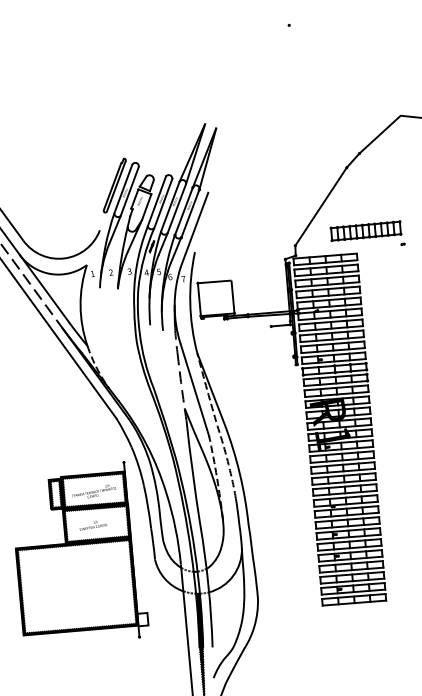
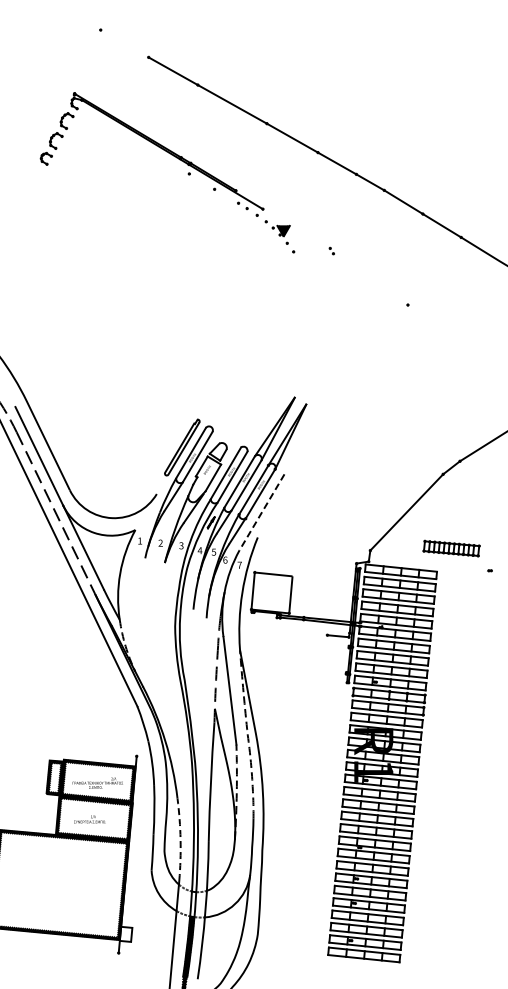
line: (194, 229) -> (261, 512), solid -> dashed
part: (365, 231) -> (451, 548), size x0.7
arc: (175, 528) -> (180, 839), solid -> dashed

